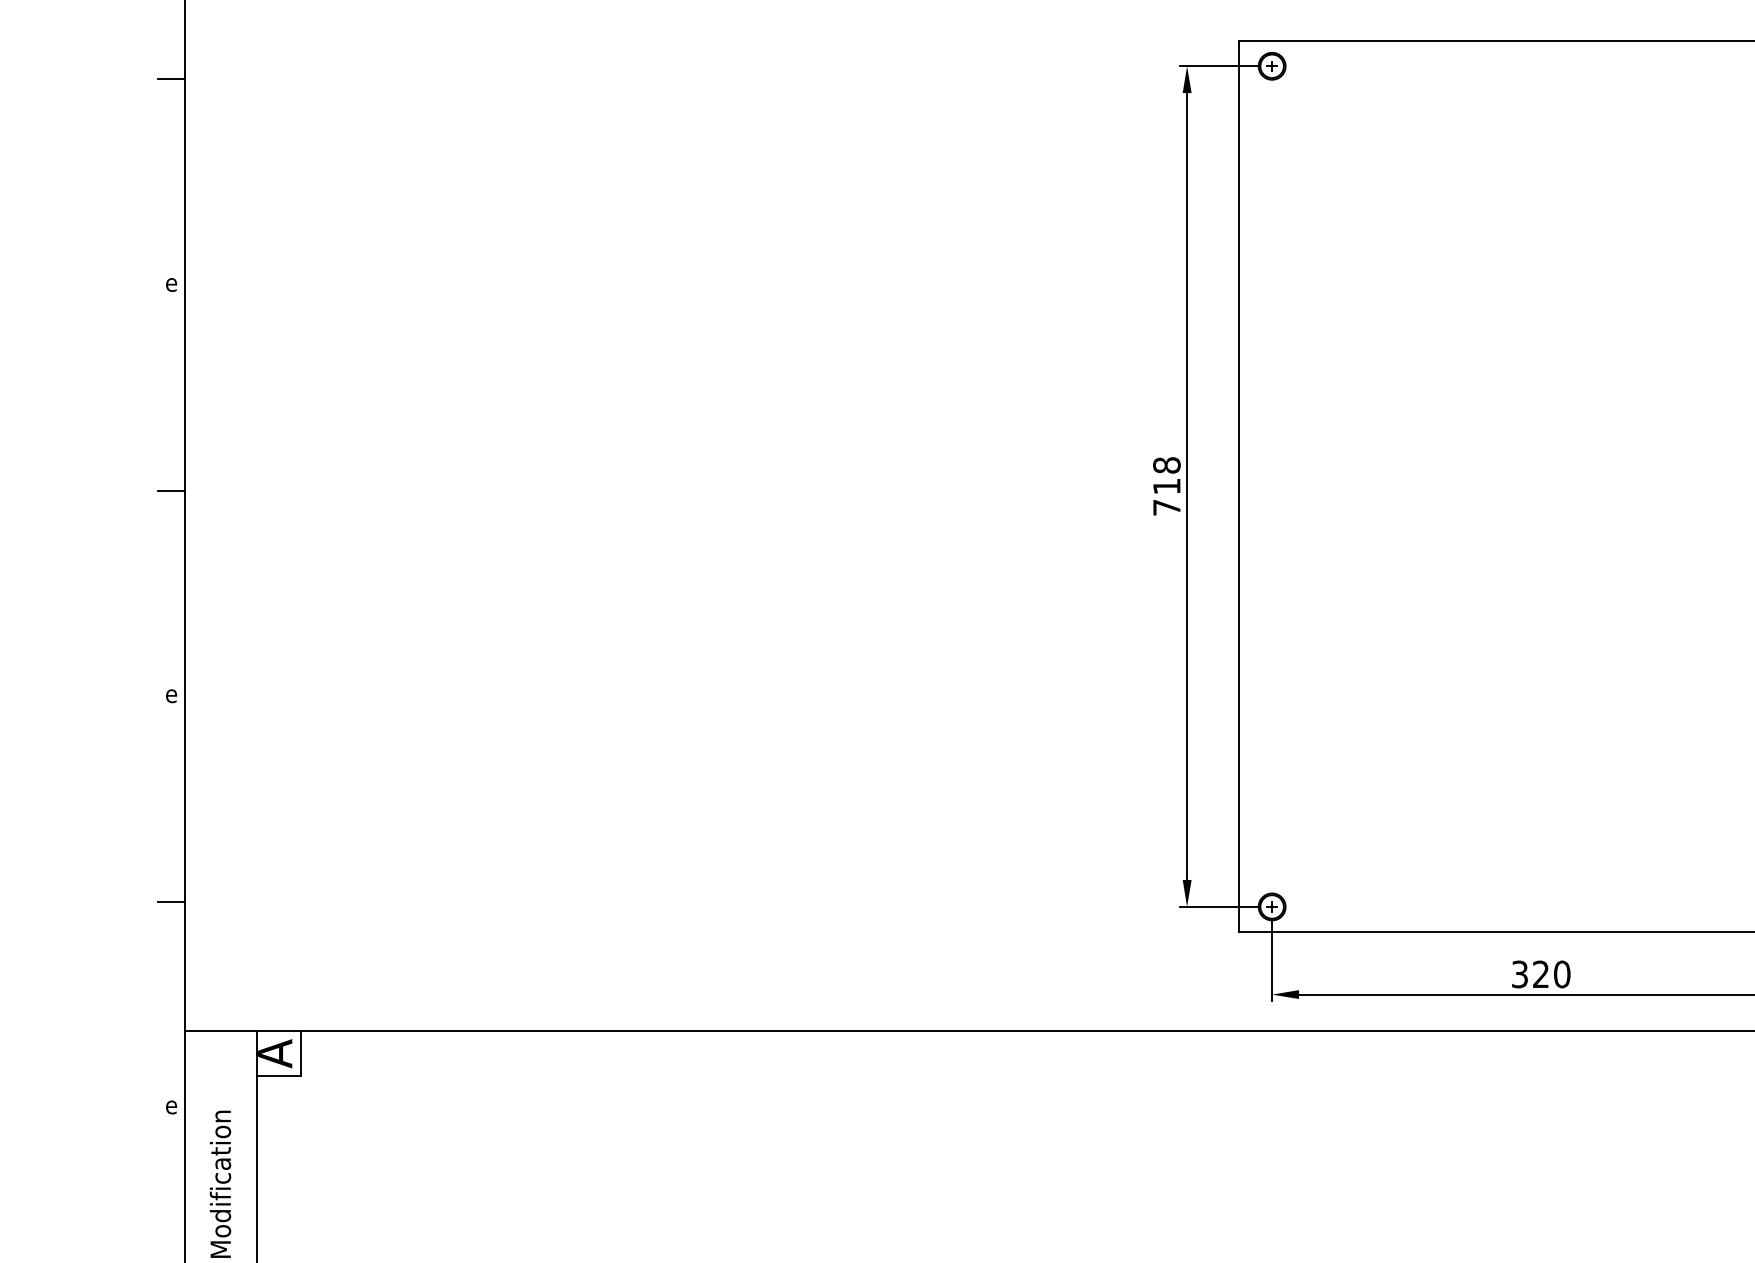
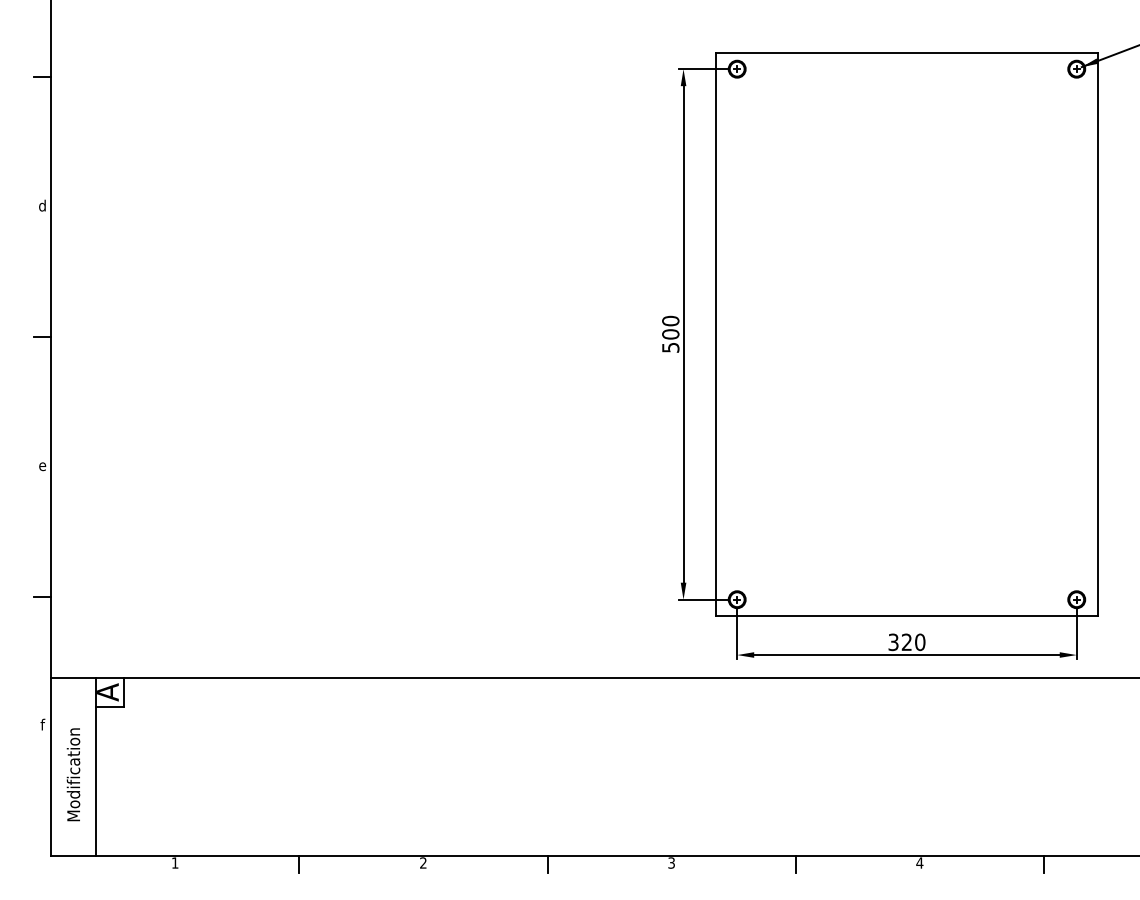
text: (171, 282) -> (42, 205), e -> d
text: (1166, 485) -> (670, 333), 718 -> 500
text: (171, 1104) -> (42, 724), e -> f

